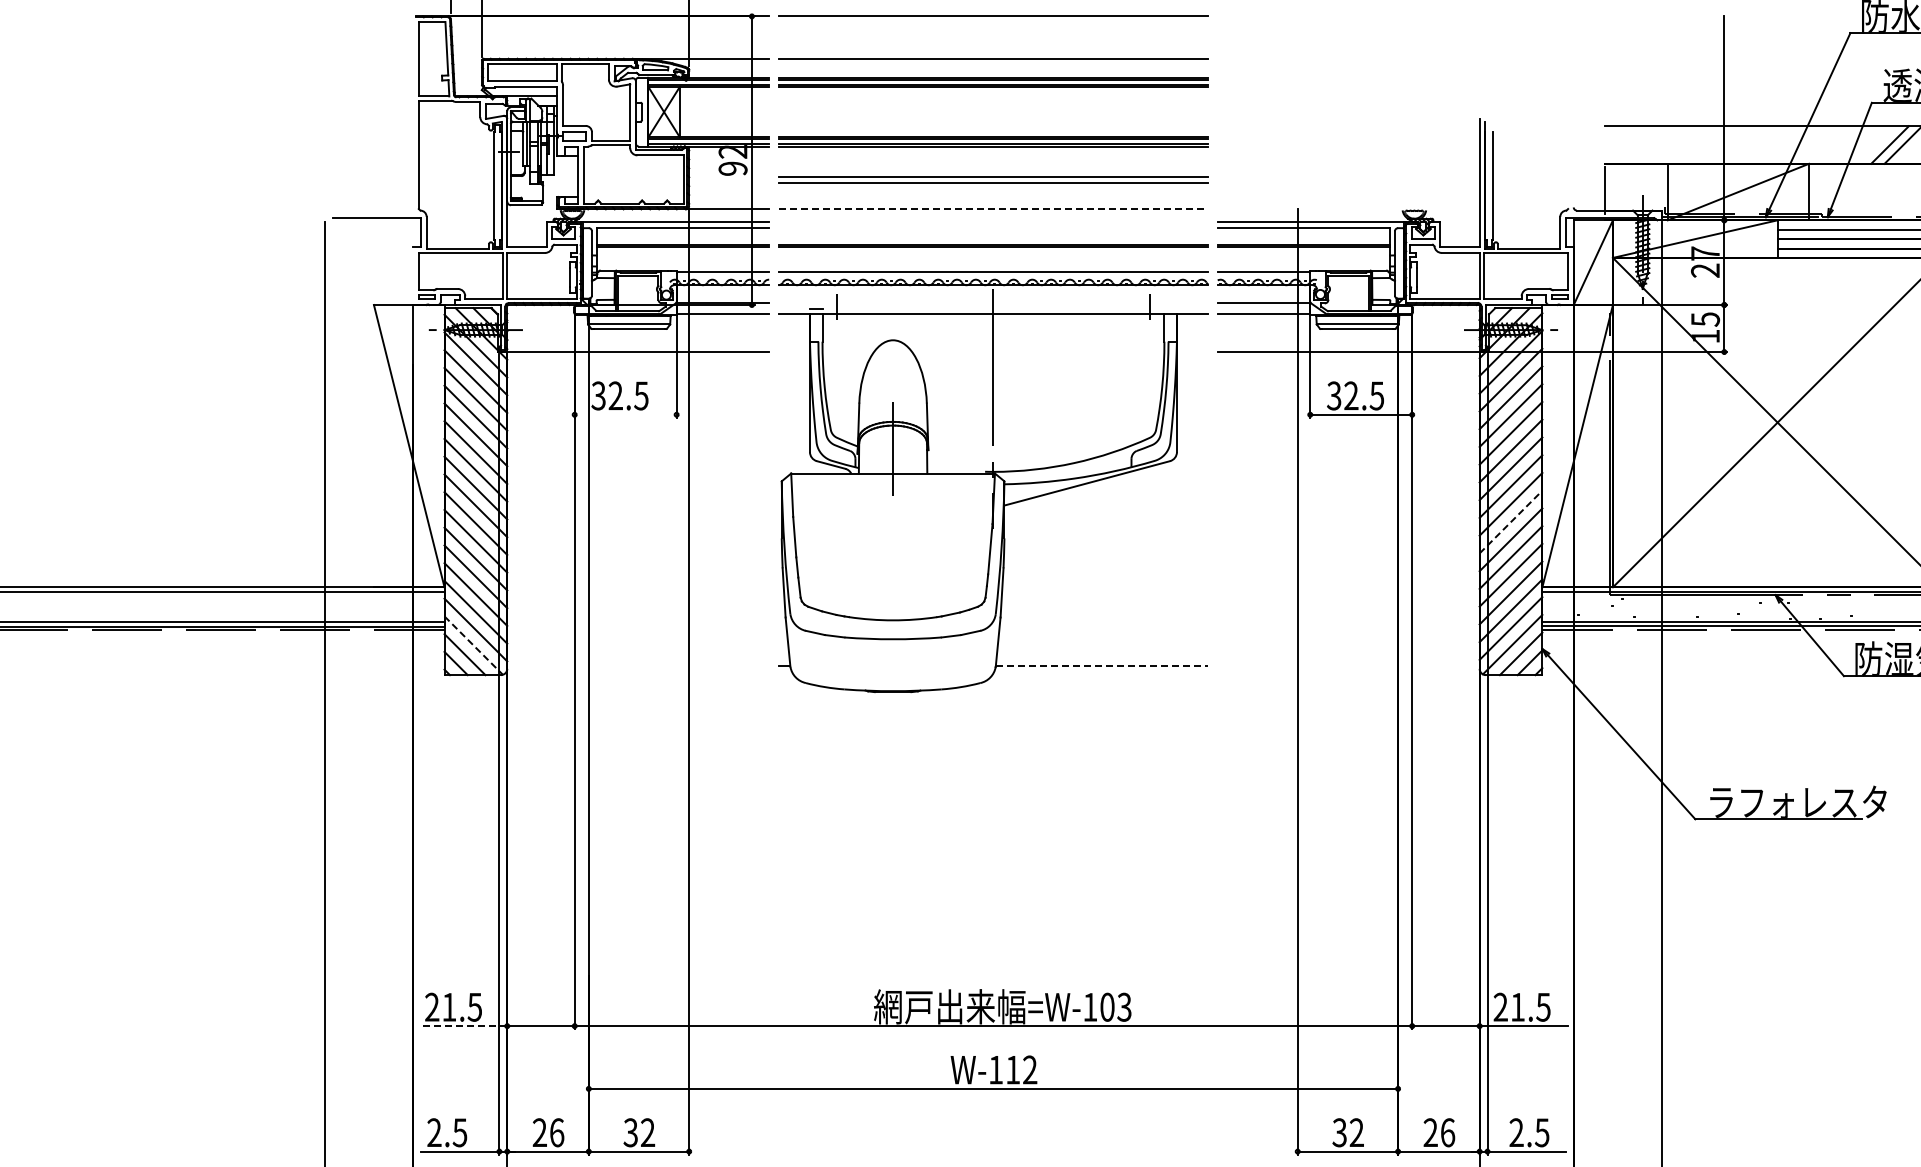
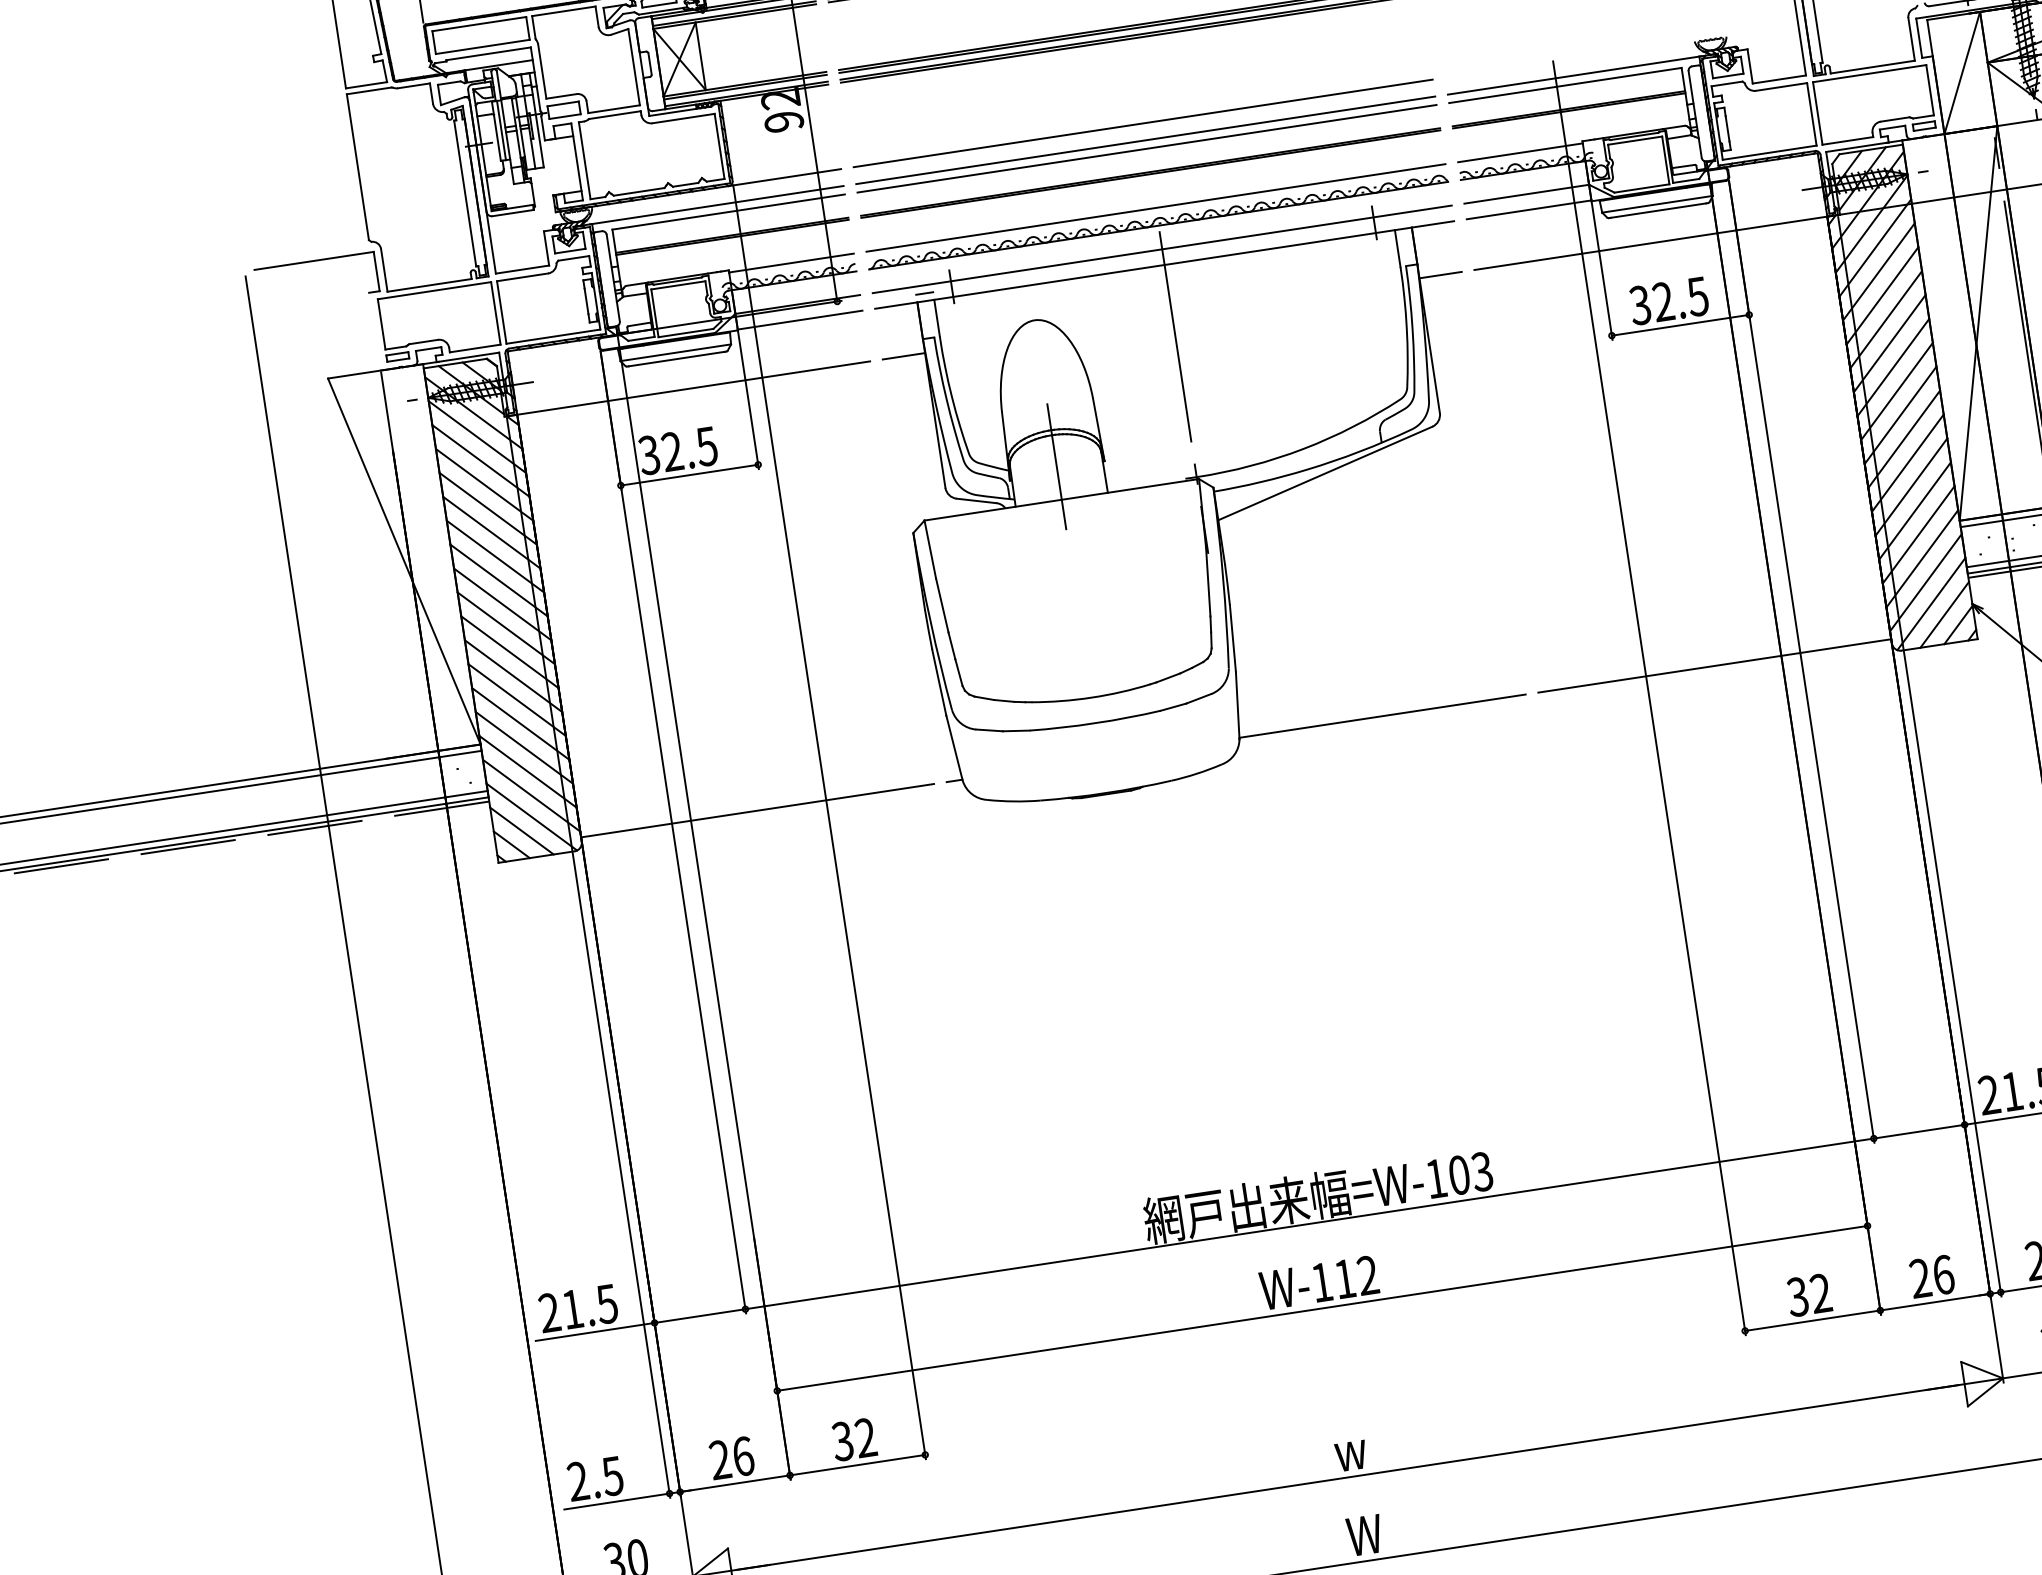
part: (993, 179) -> (1146, 143), moved
line: (993, 209) -> (1143, 123), dashed -> solid
line: (993, 302) -> (1162, 248), added
line: (793, 352) -> (902, 357), added
line: (1192, 352) -> (1440, 275), added
line: (625, 414) -> (689, 474), added
line: (1511, 521) -> (1904, 438), dashed -> solid
line: (474, 645) -> (532, 816), dashed -> solid
line: (638, 665) -> (757, 810), added
line: (1102, 665) -> (1383, 715), dashed -> solid
line: (1348, 665) -> (1714, 665), added
line: (462, 1026) -> (594, 1332), dashed -> solid

